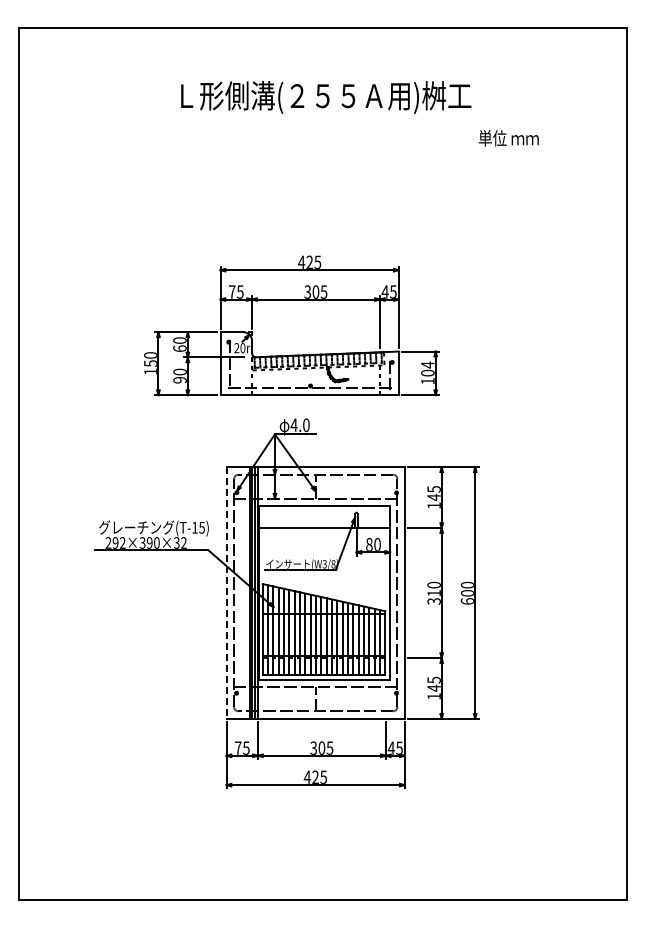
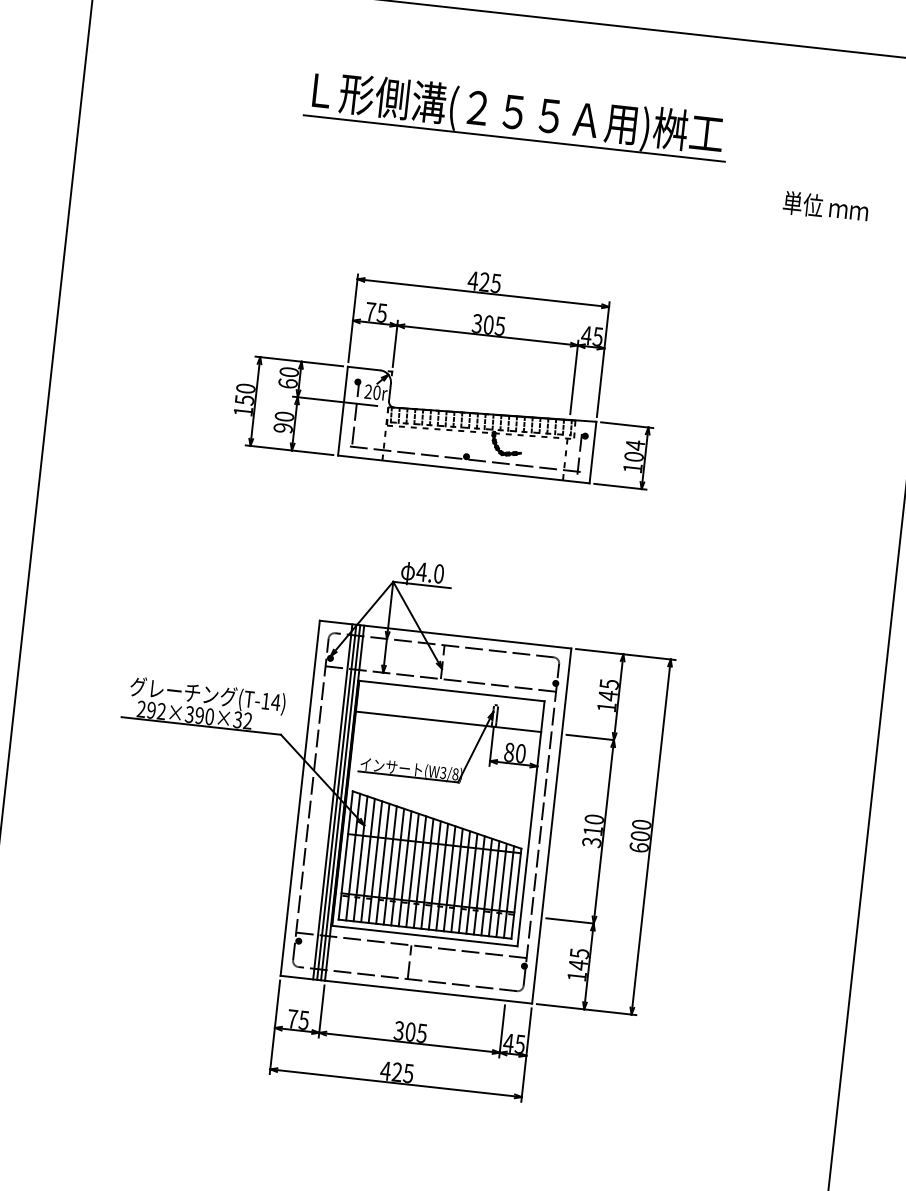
line: (325, 114) -> (514, 138), added
text: (508, 138) -> (825, 207), moved
part: (291, 300) -> (452, 333), moved
text: (201, 527) -> (275, 701), (T-15) -> (T-14)
line: (226, 593) -> (300, 798), dashed -> solid

